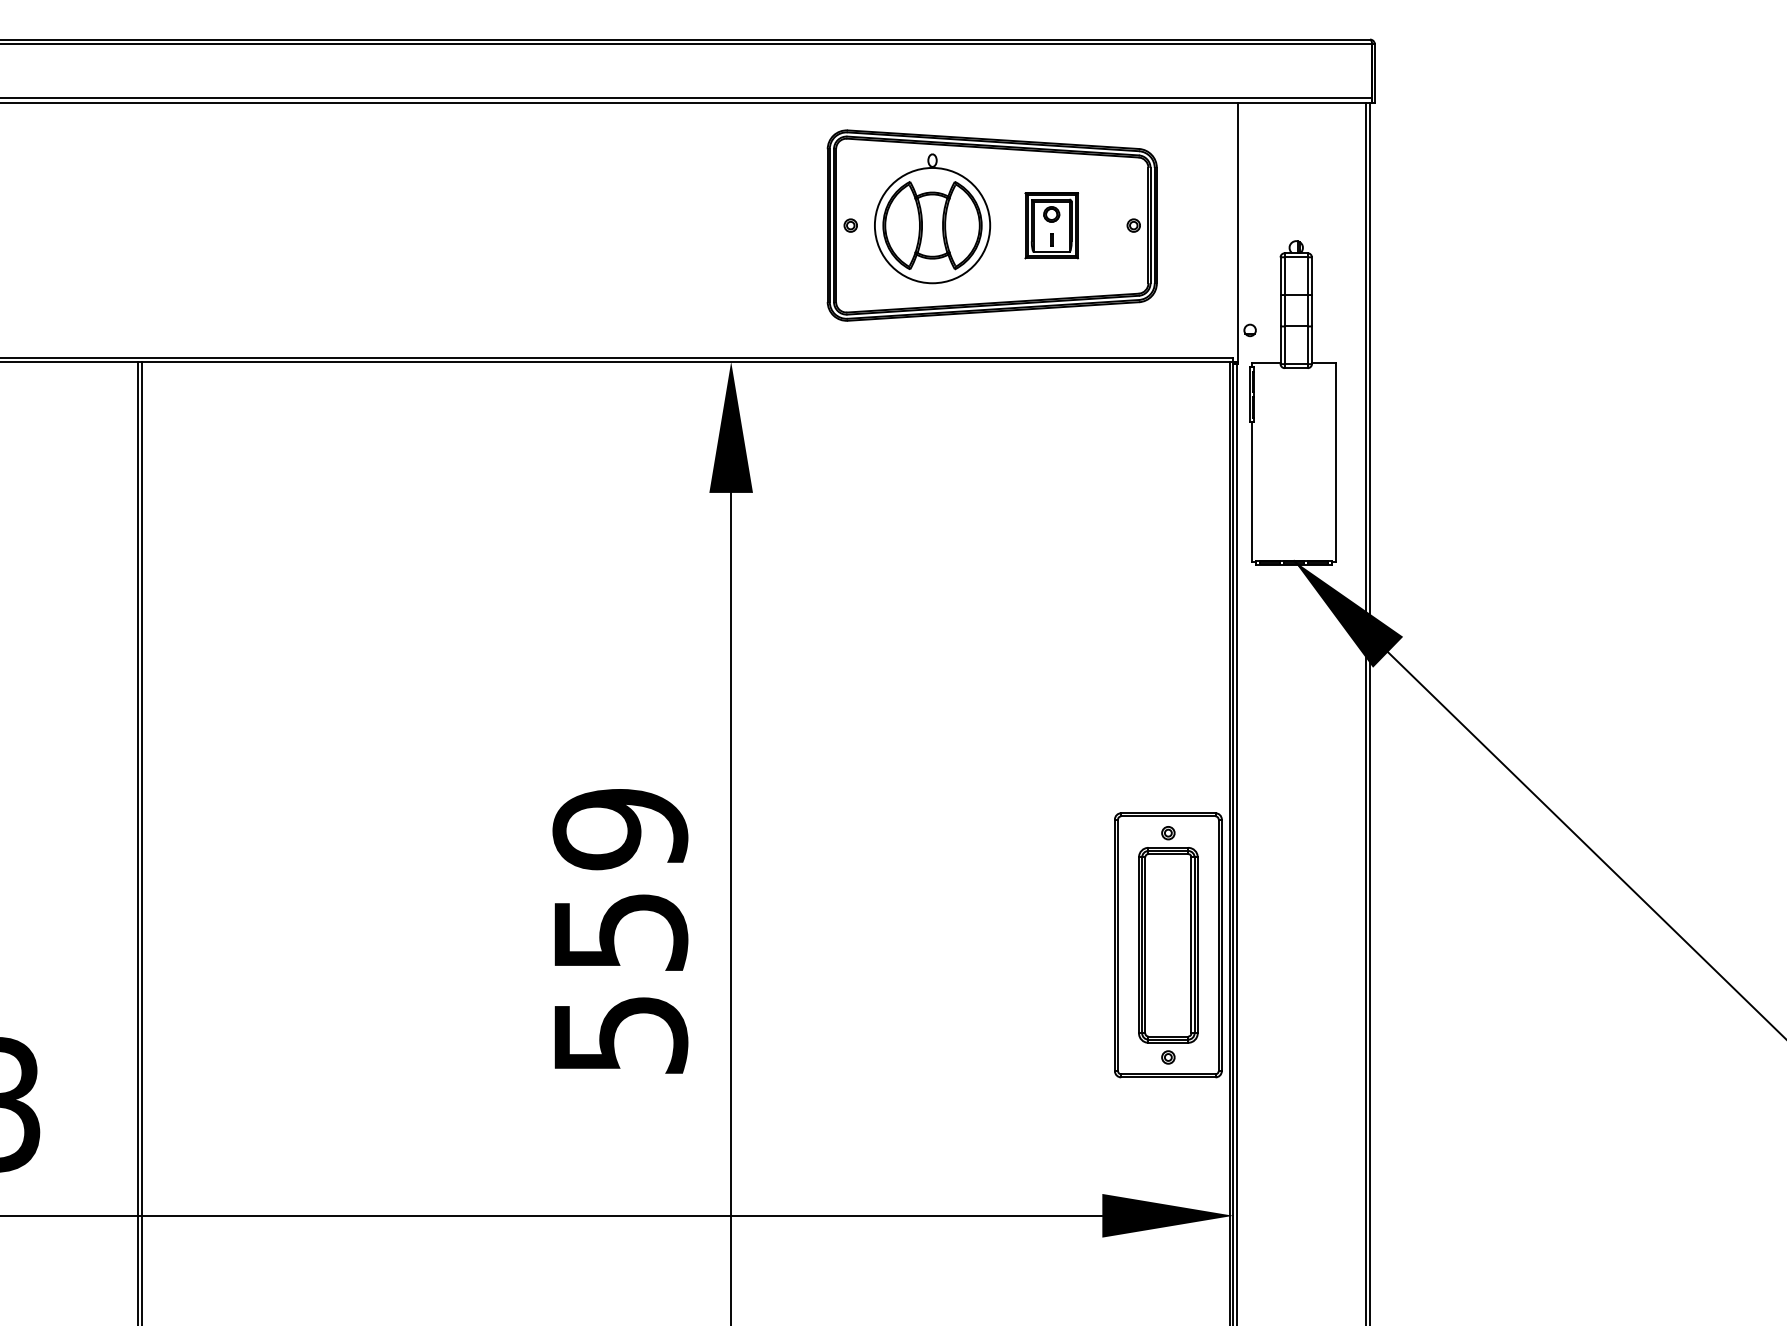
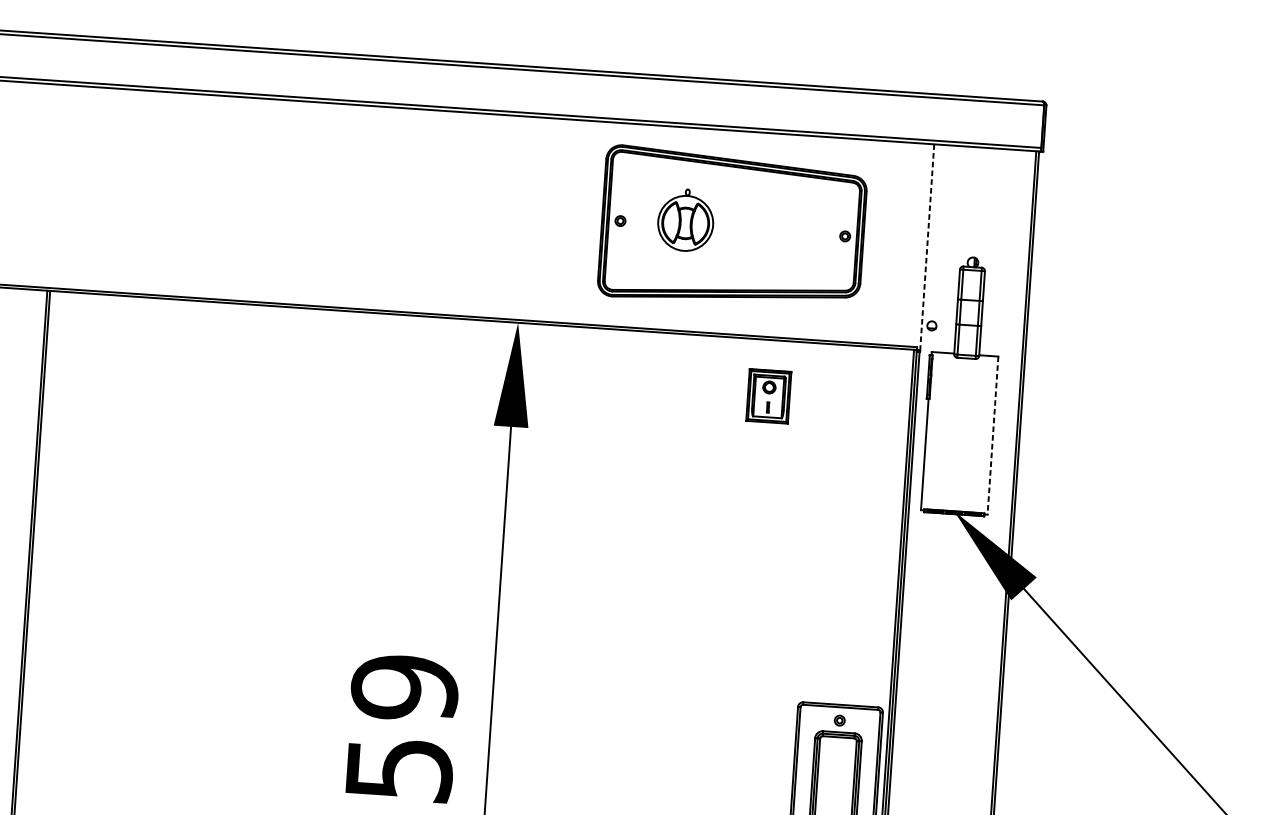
part: (932, 218) -> (685, 219), size x0.6
part: (1051, 225) -> (768, 396), moved
line: (1237, 233) -> (927, 248), solid -> dashed
line: (1336, 462) -> (993, 435), solid -> dashed

